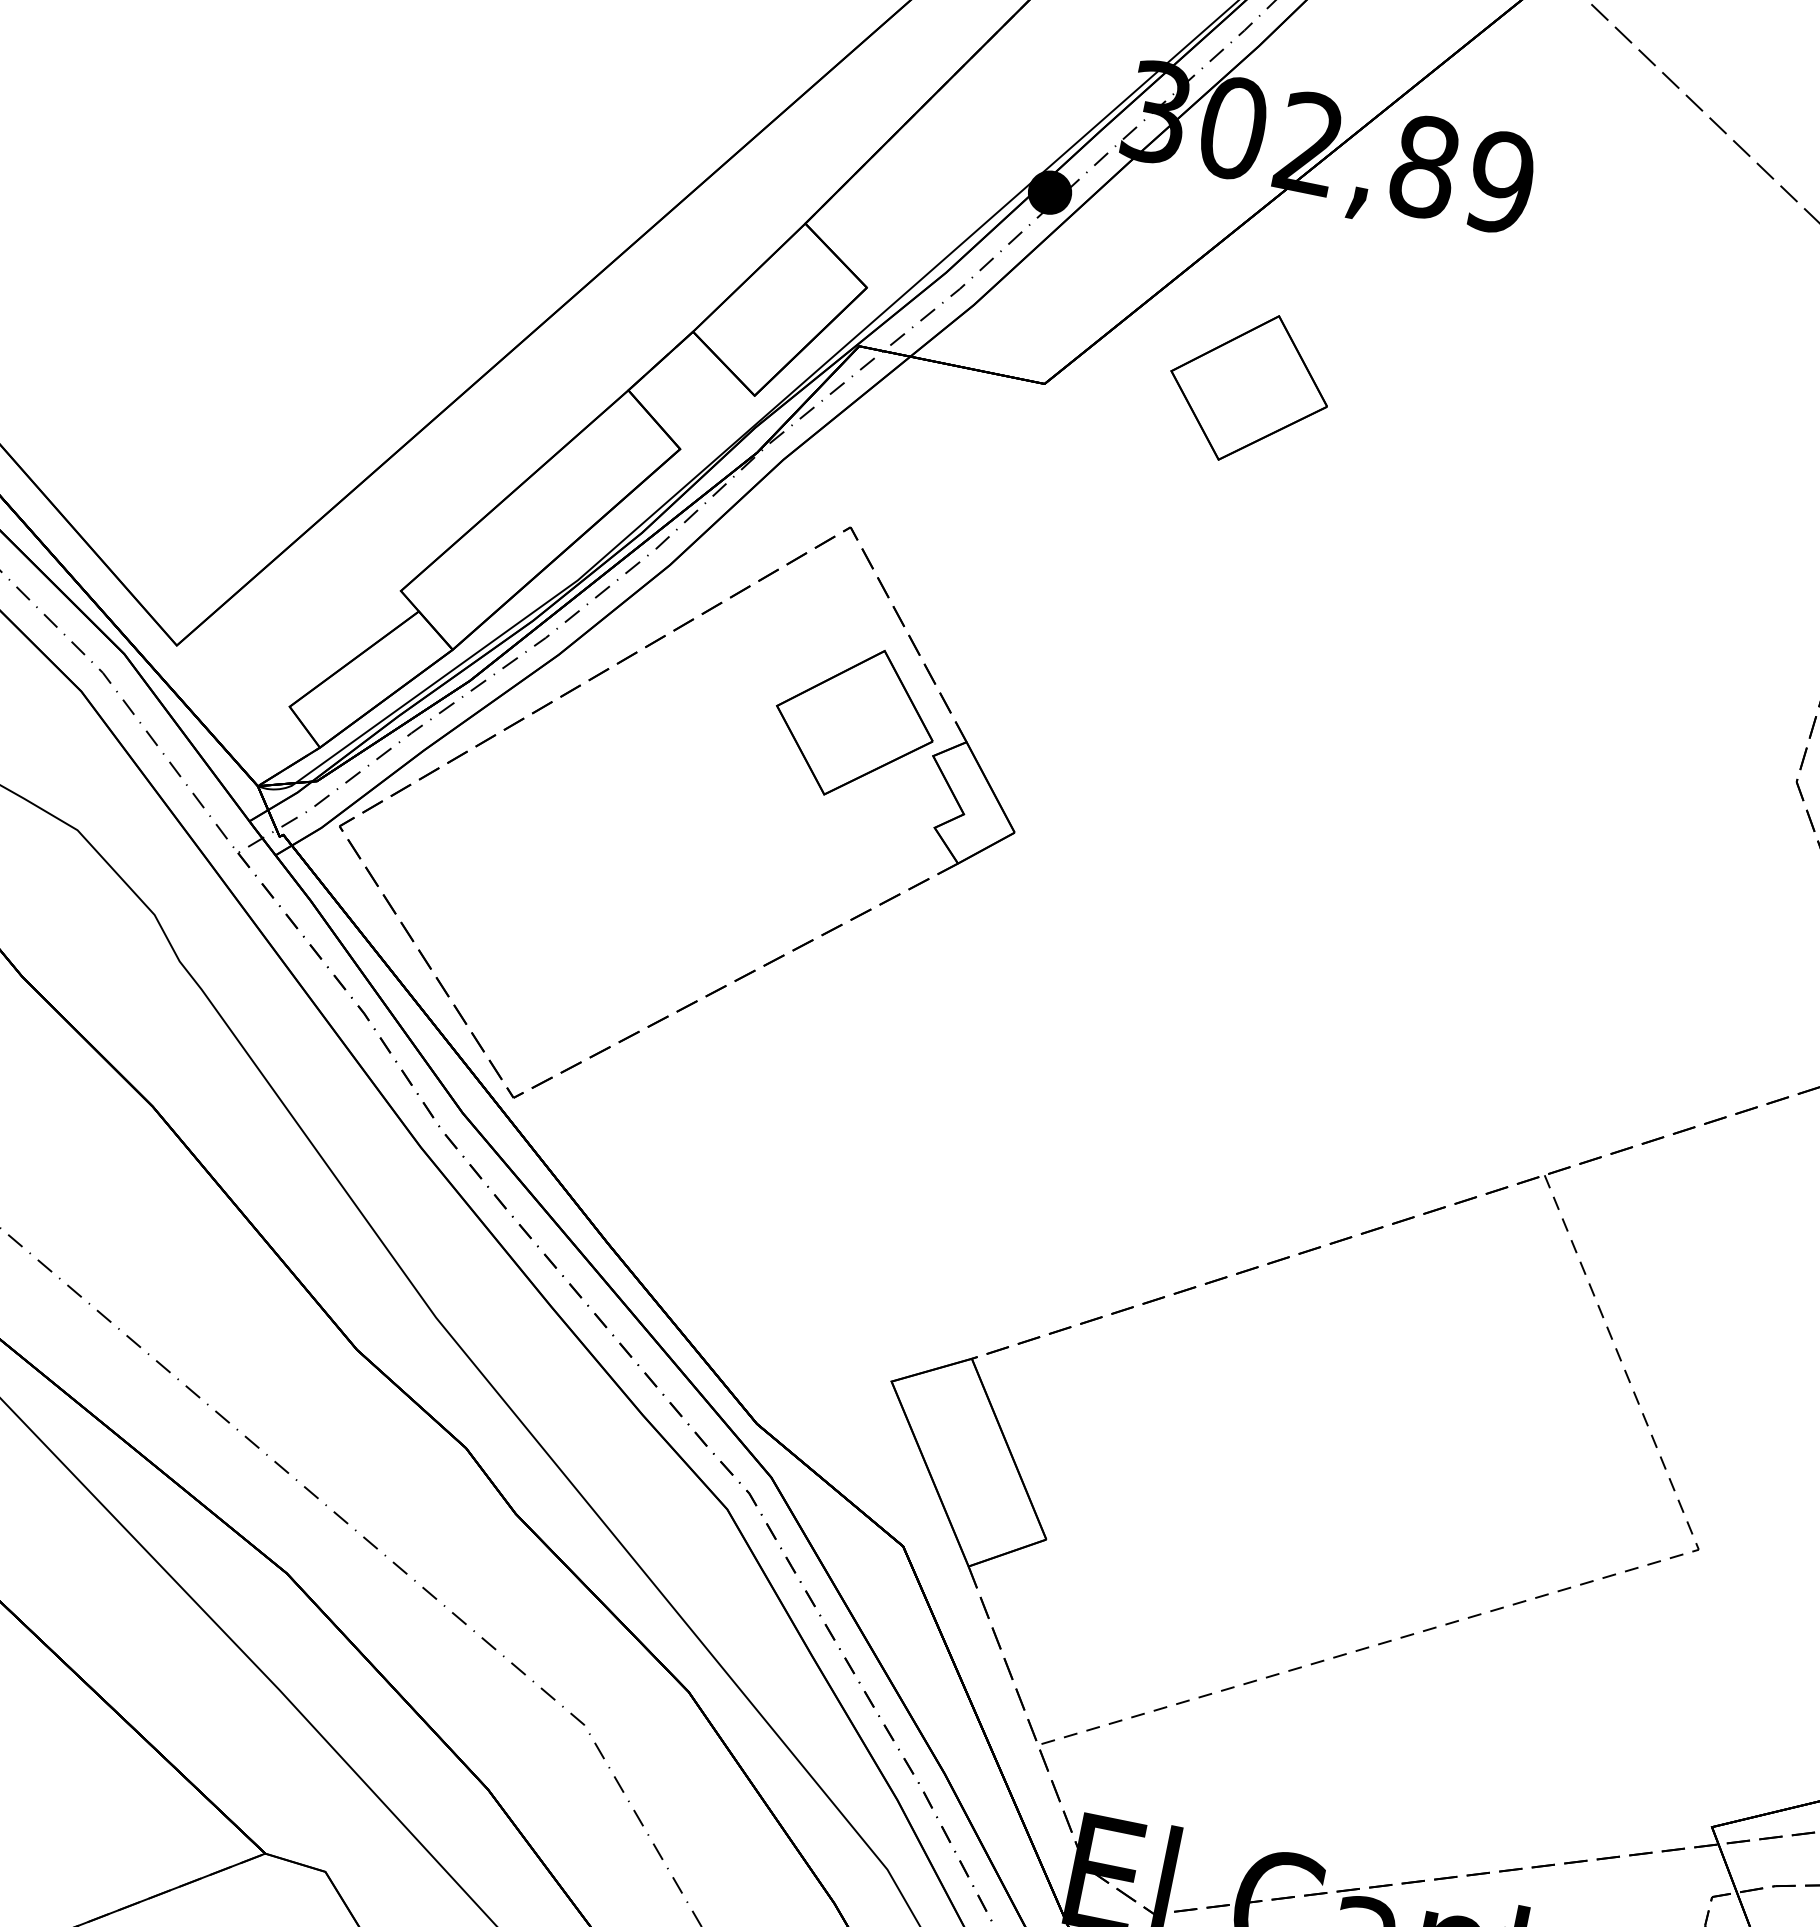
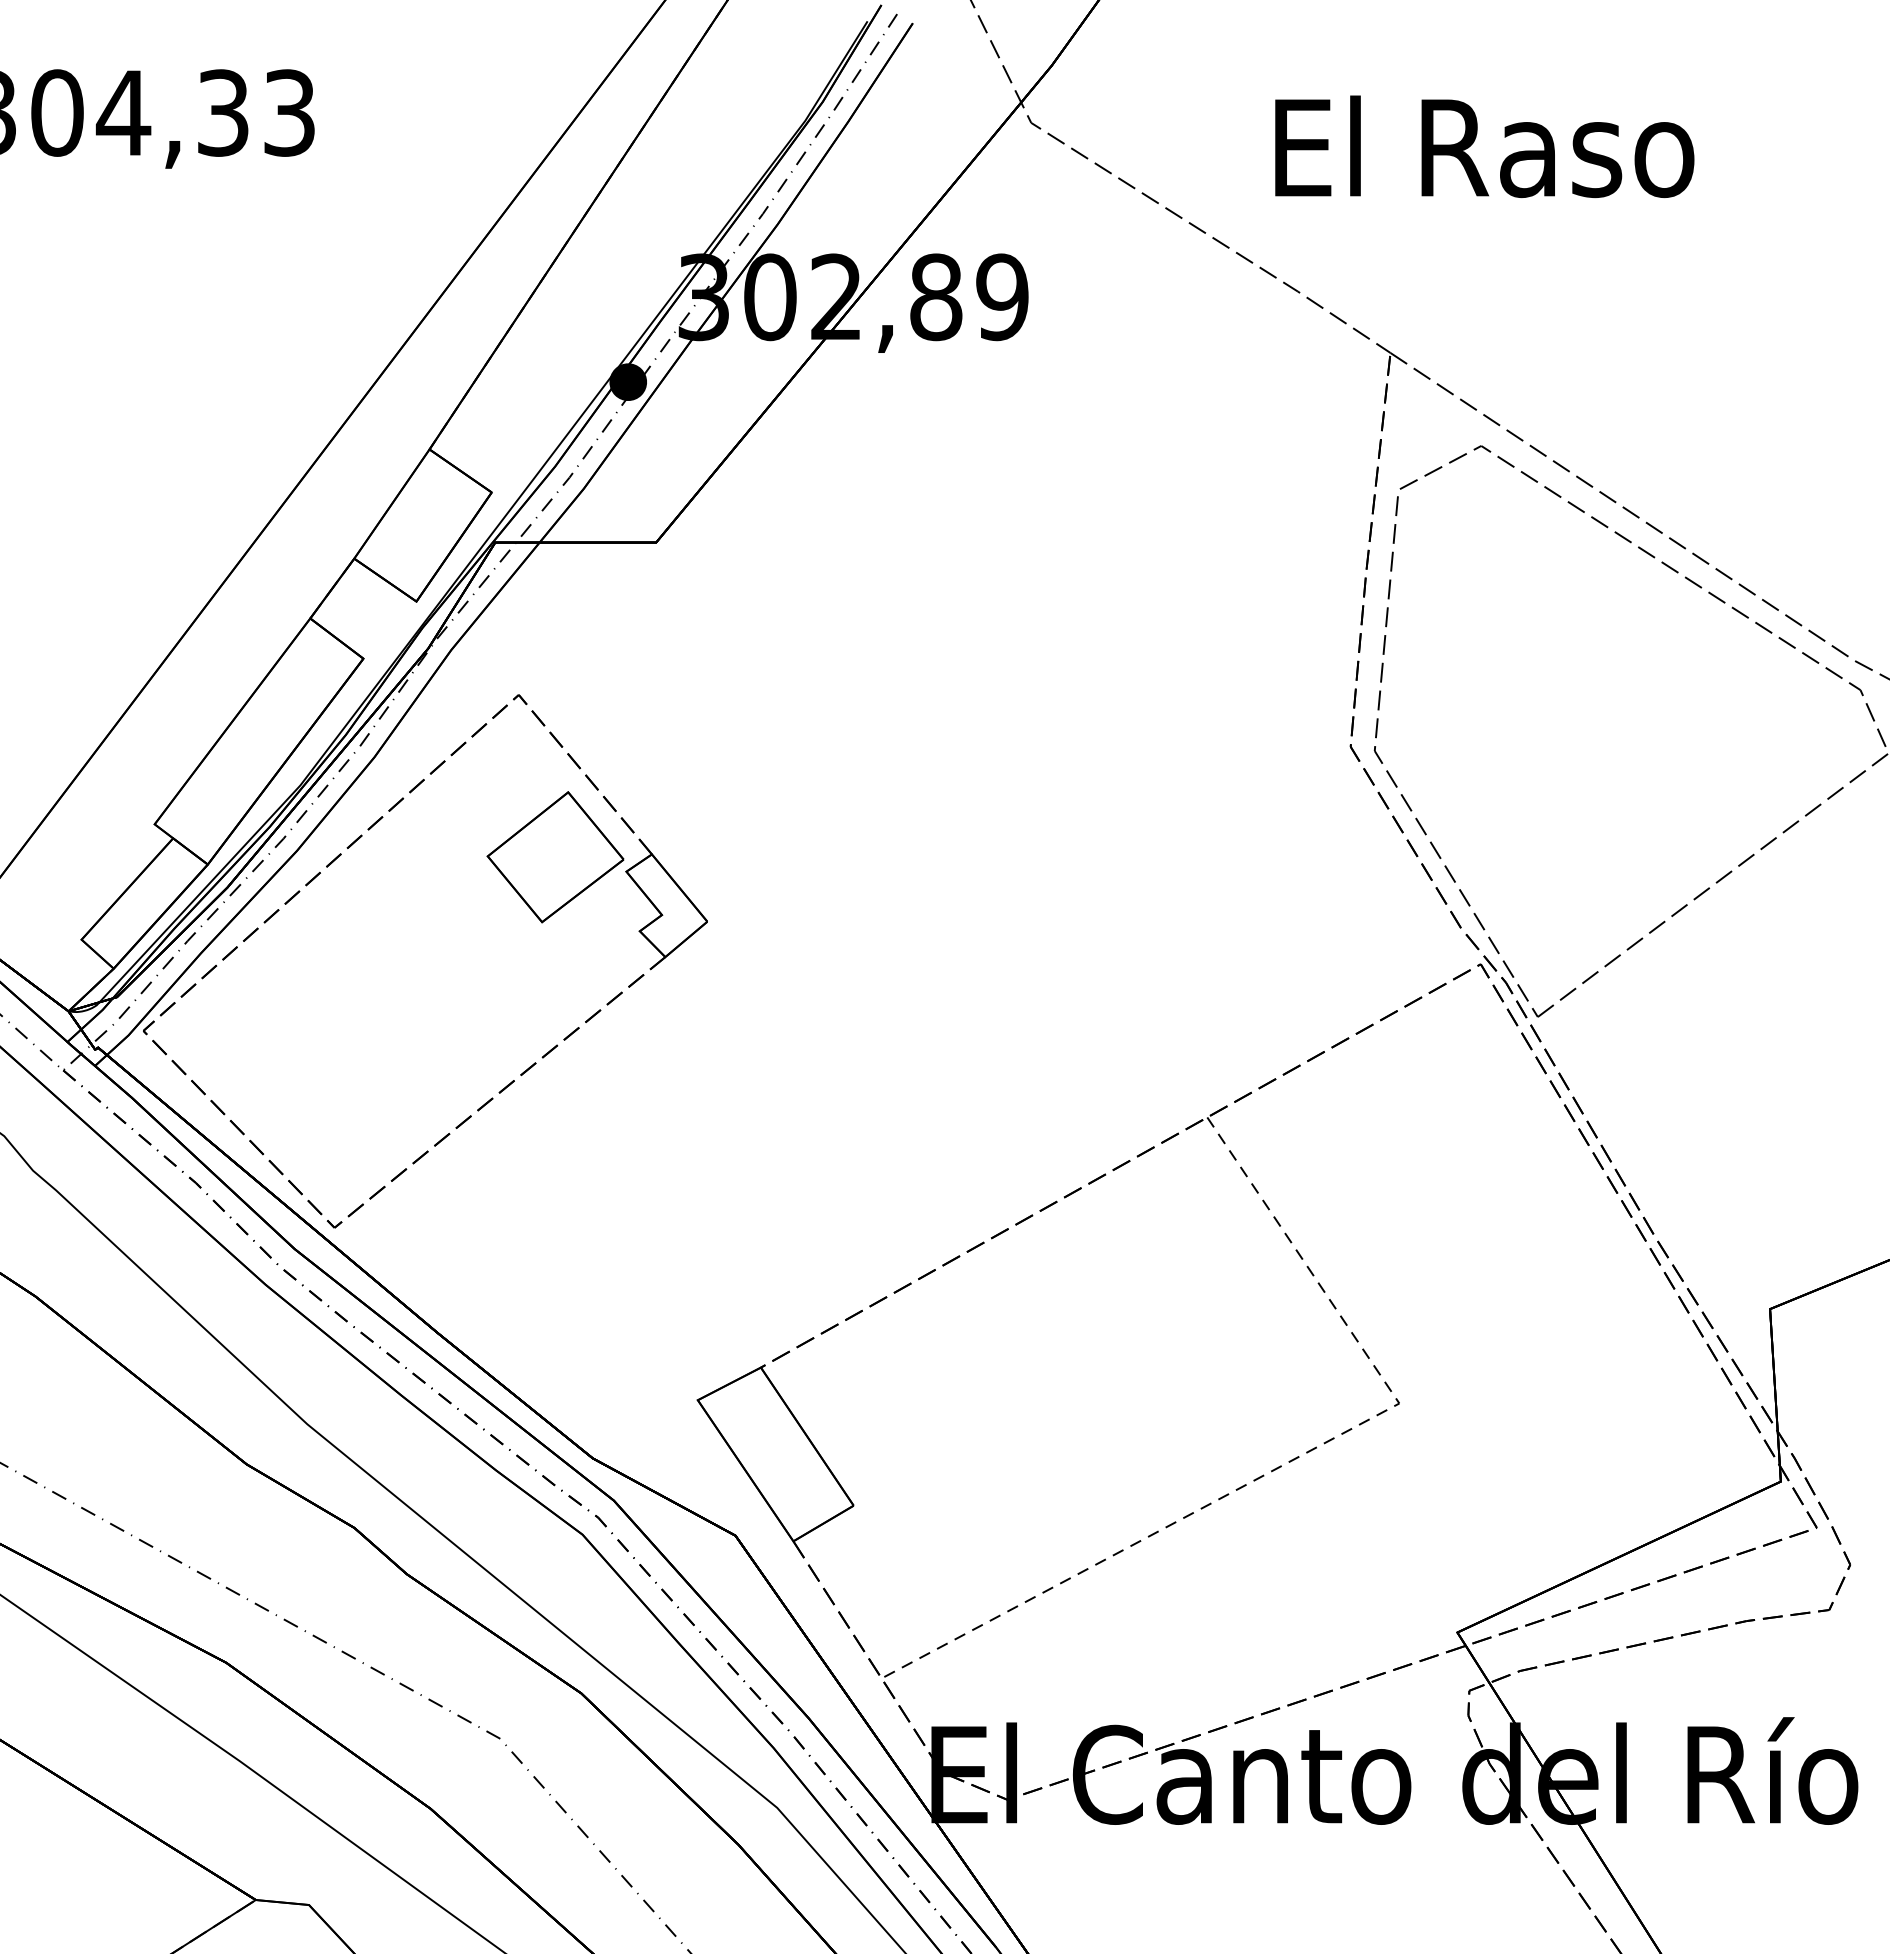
part: (1249, 388) -> (827, 511), removed

